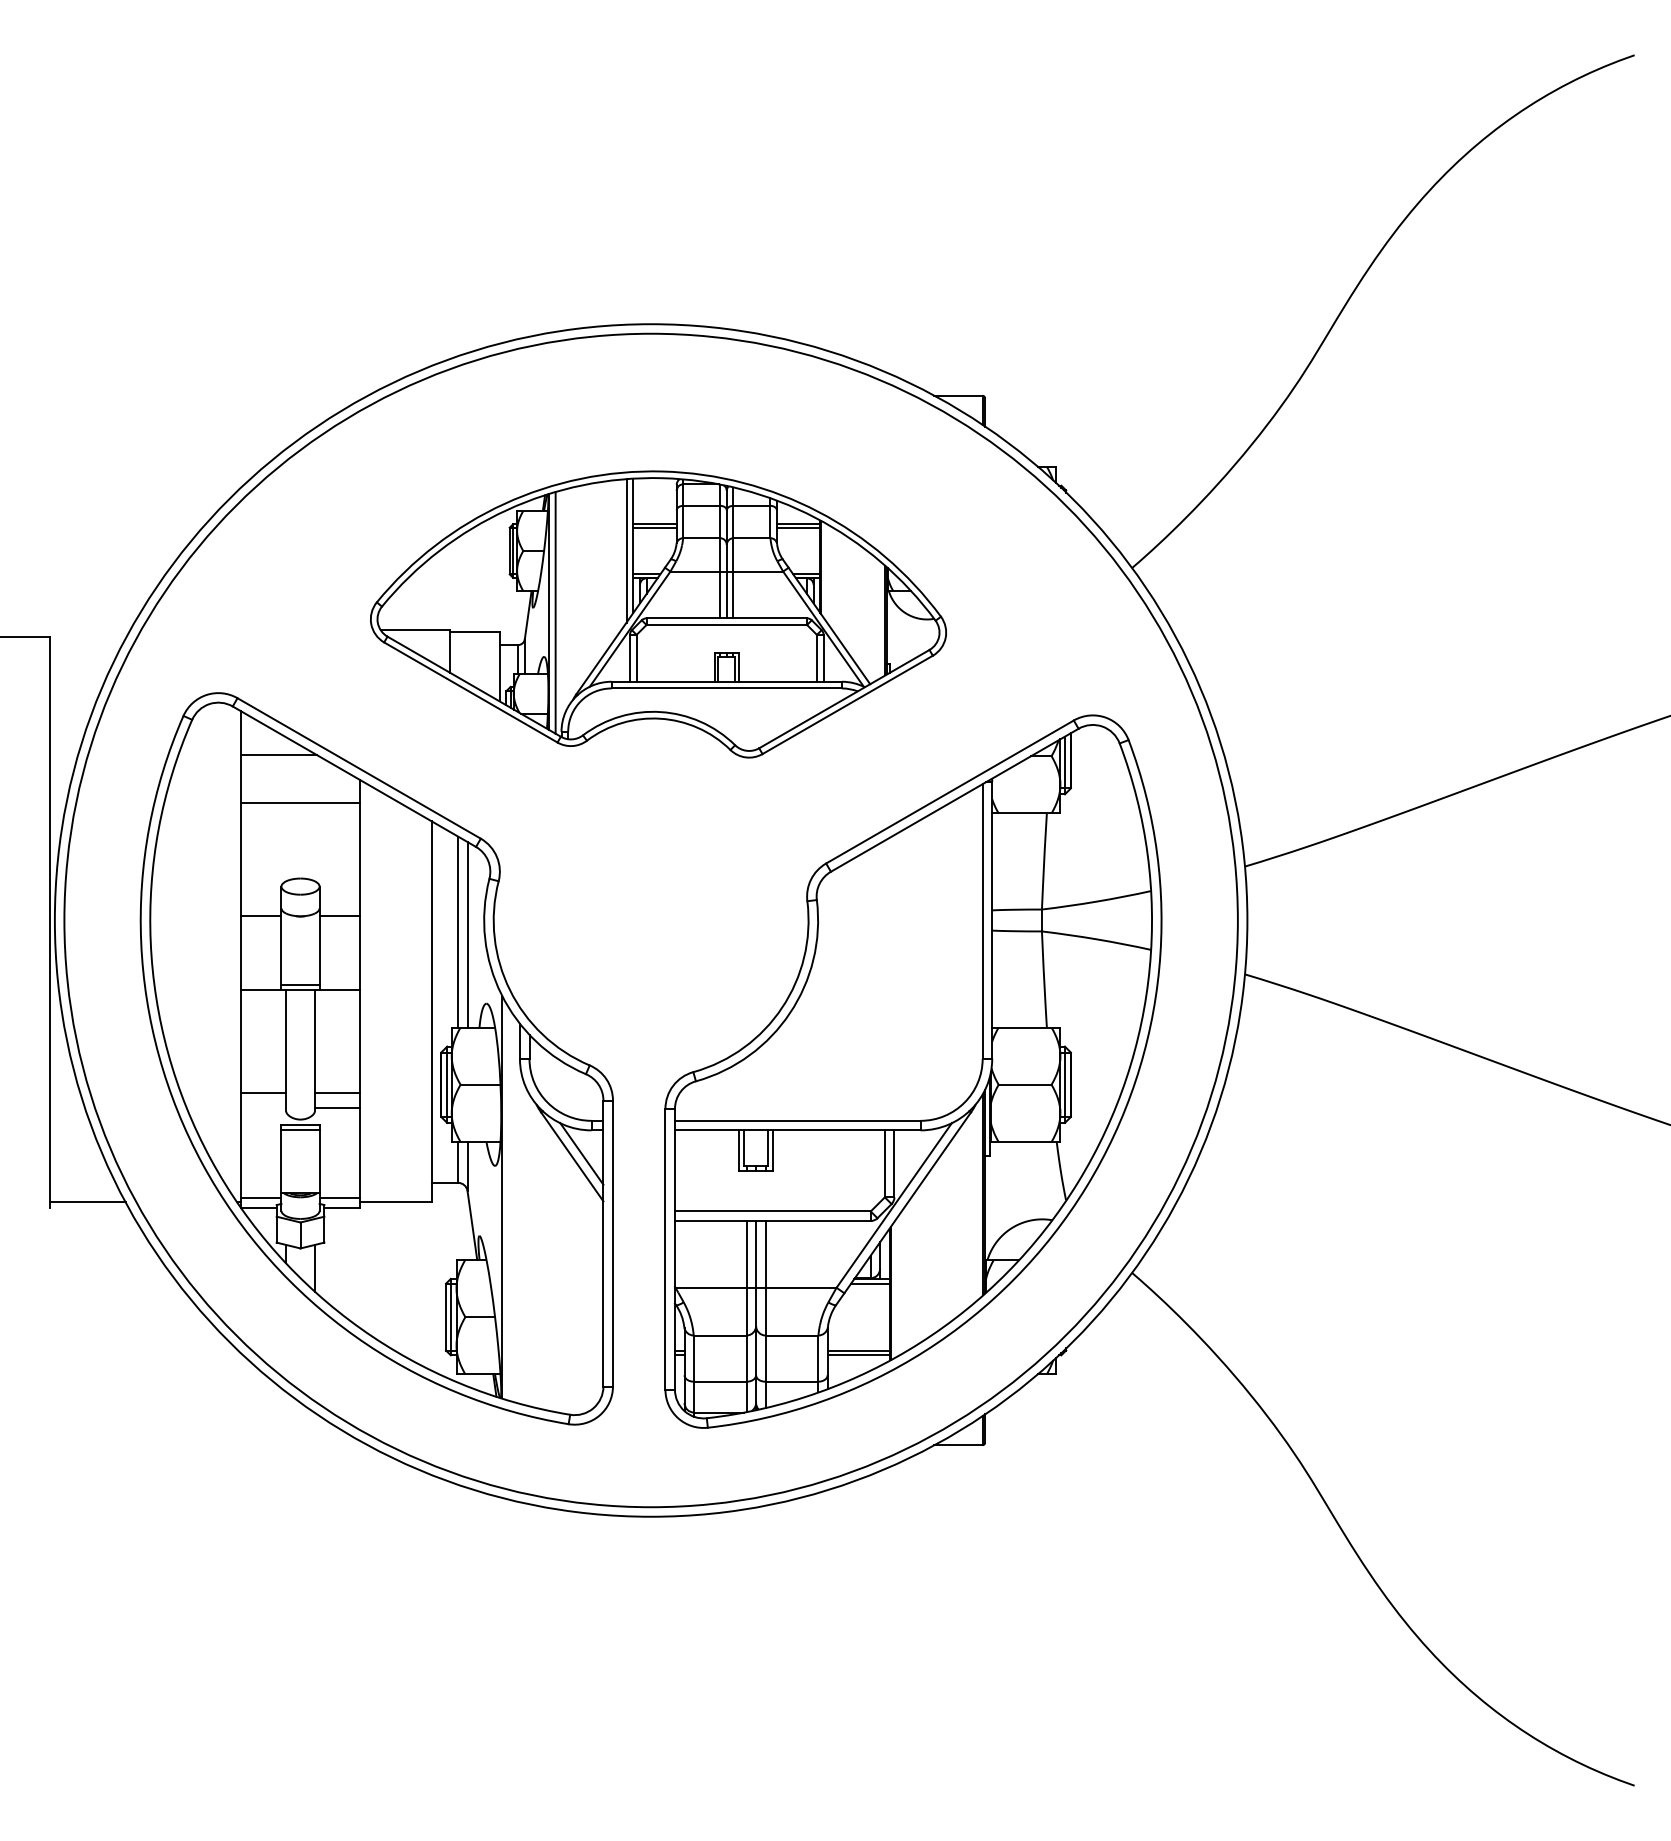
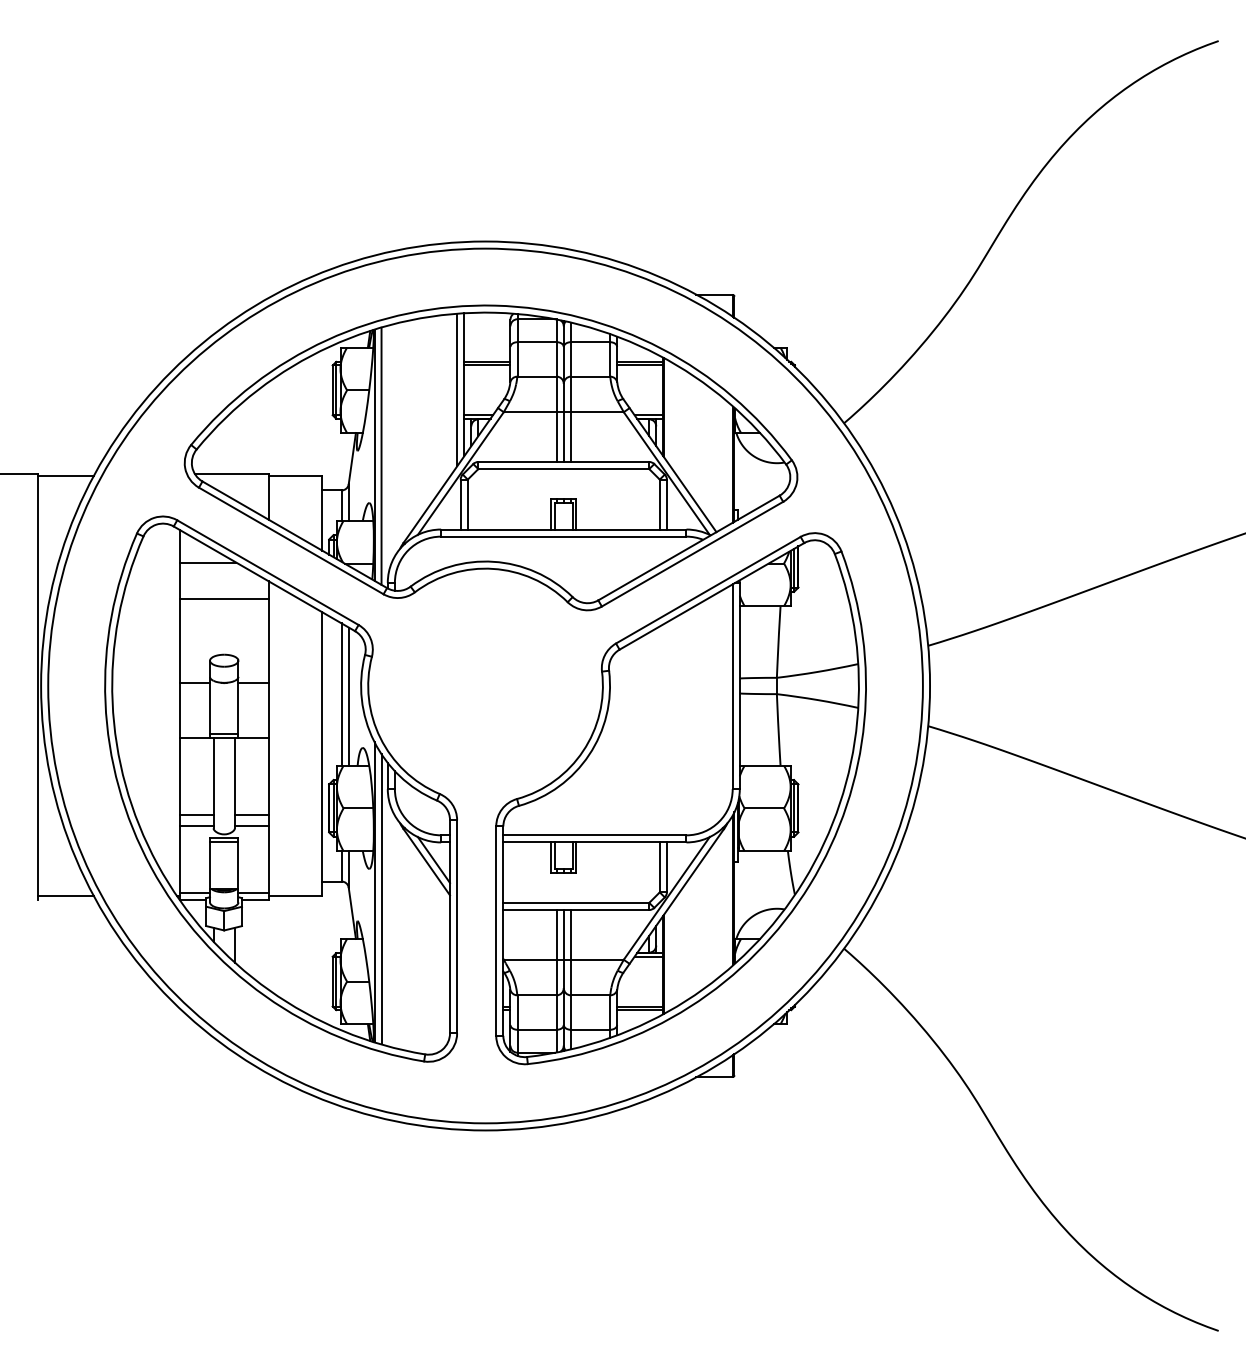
part: (658, 614) -> (491, 457), size x1.43
line: (87, 639) -> (65, 476), added
line: (263, 1108) -> (196, 826), added
line: (511, 1206) -> (381, 899), added

